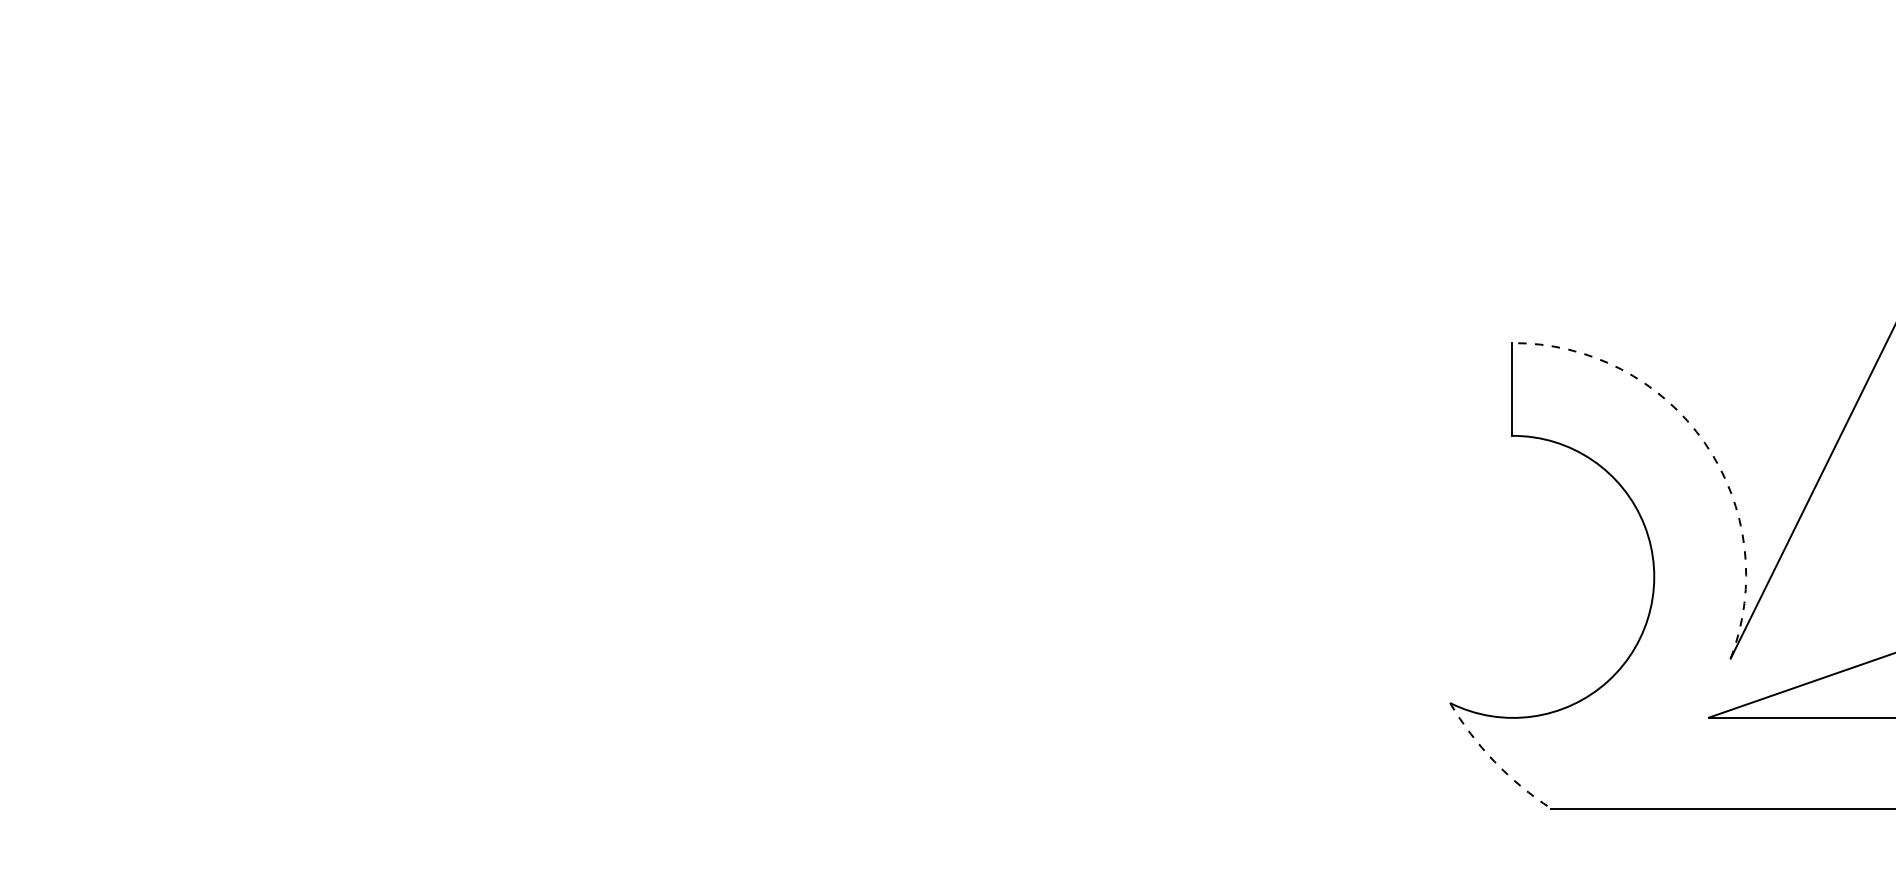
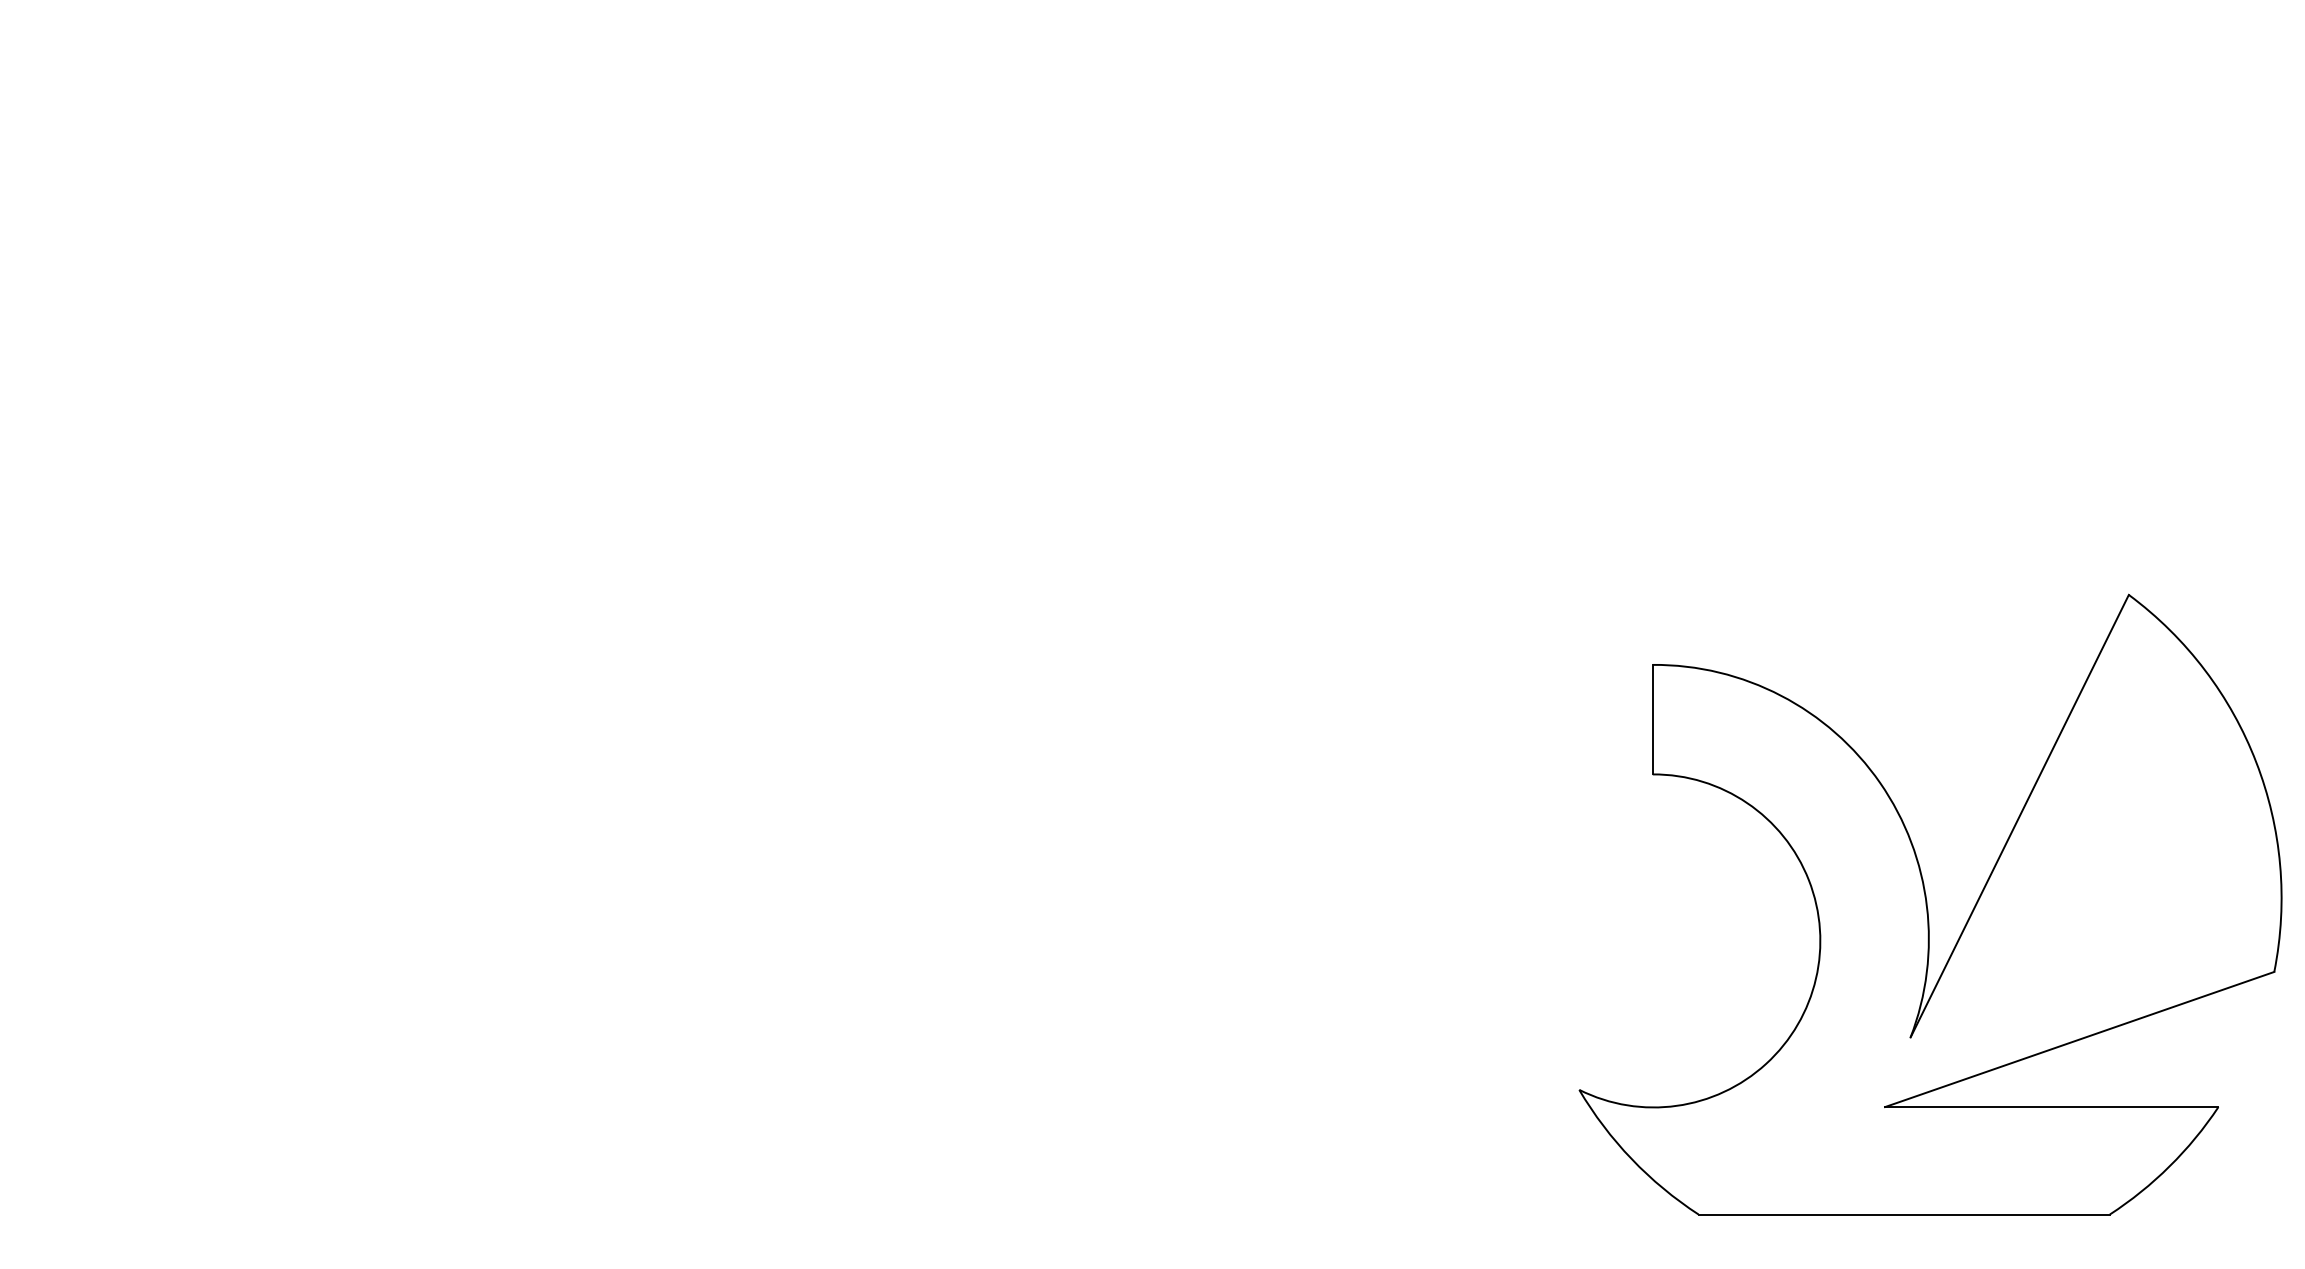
arc: (1705, 442) -> (1880, 782), dashed -> solid
arc: (1494, 761) -> (1631, 1159), dashed -> solid

